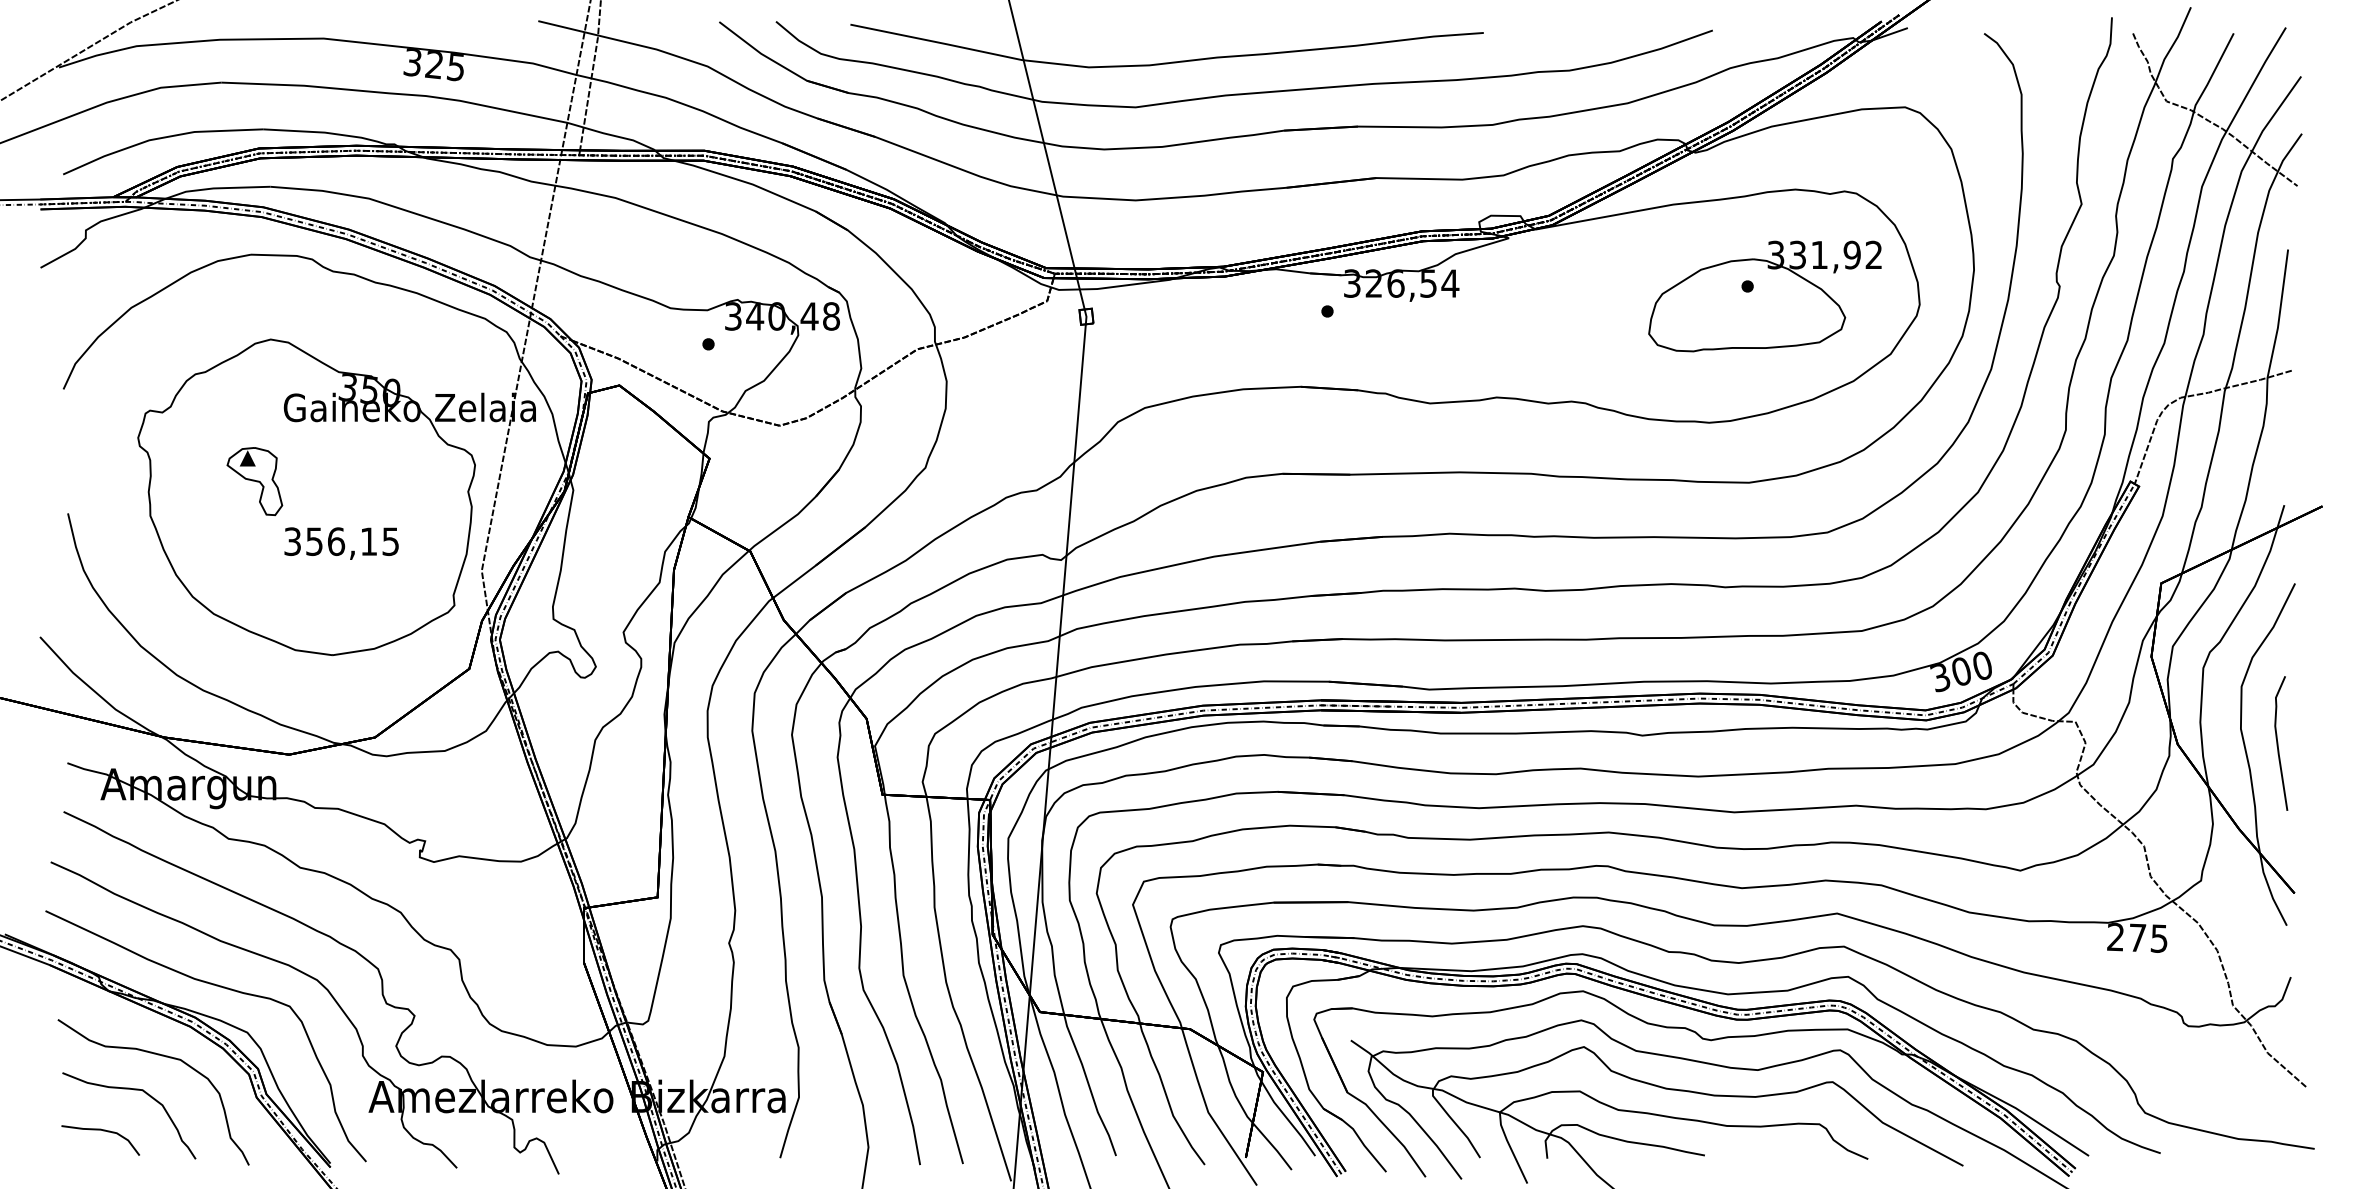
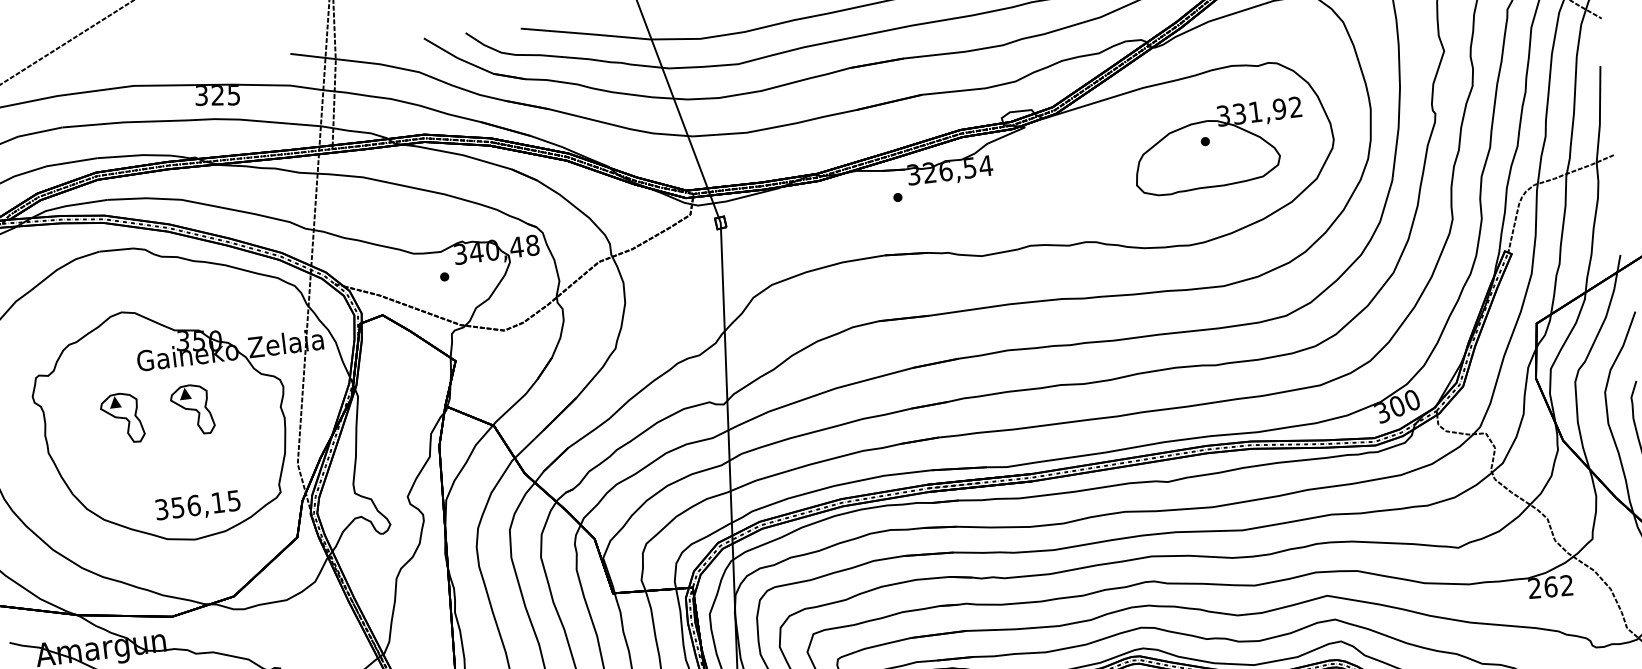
part: (349, 481) -> (192, 410), added
text: (341, 543) -> (197, 506), moved
text: (2148, 937) -> (1558, 585), 275 -> 262

